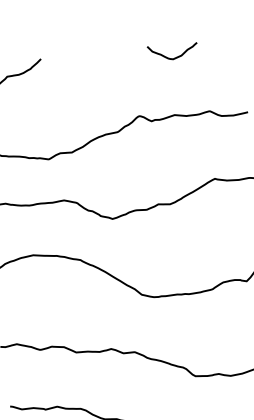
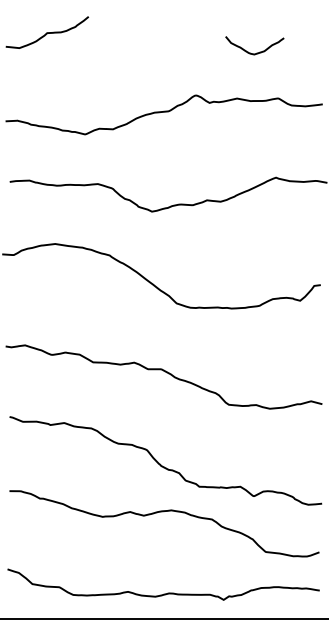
curve: (174, 57) -> (256, 52), moved

